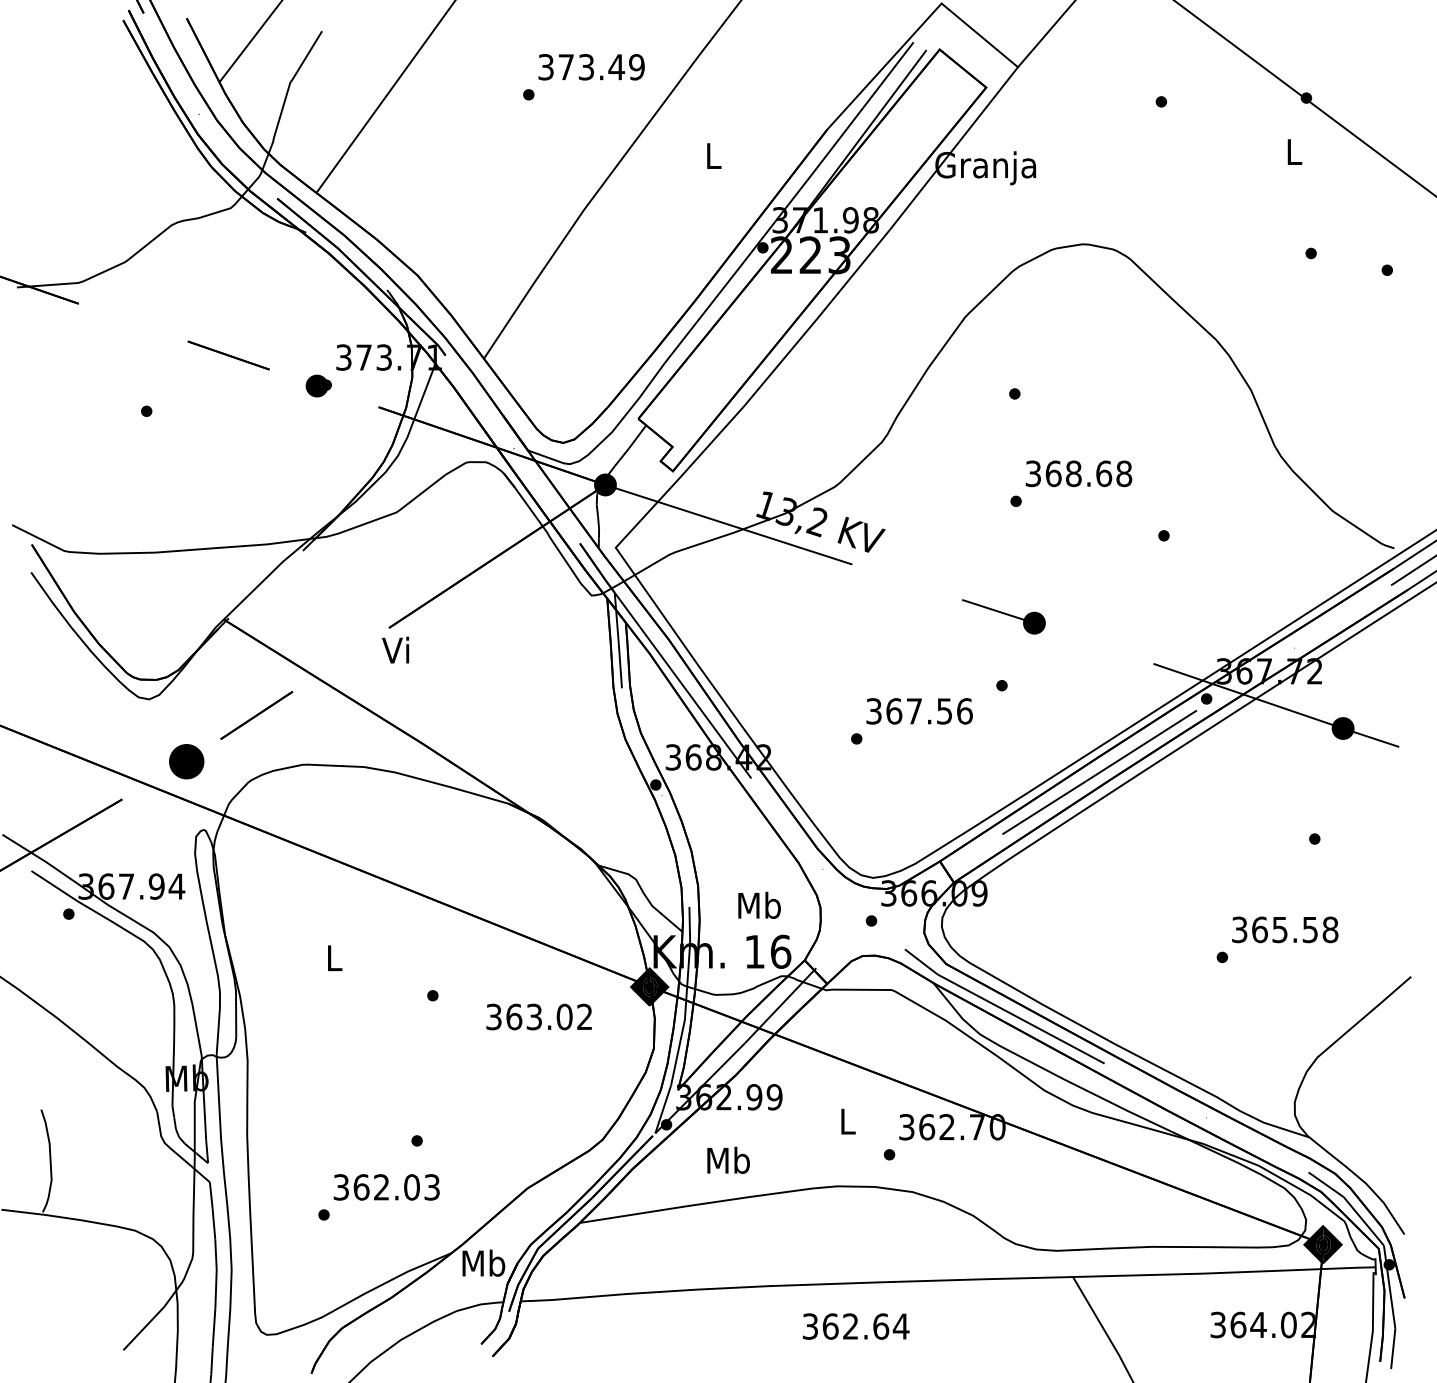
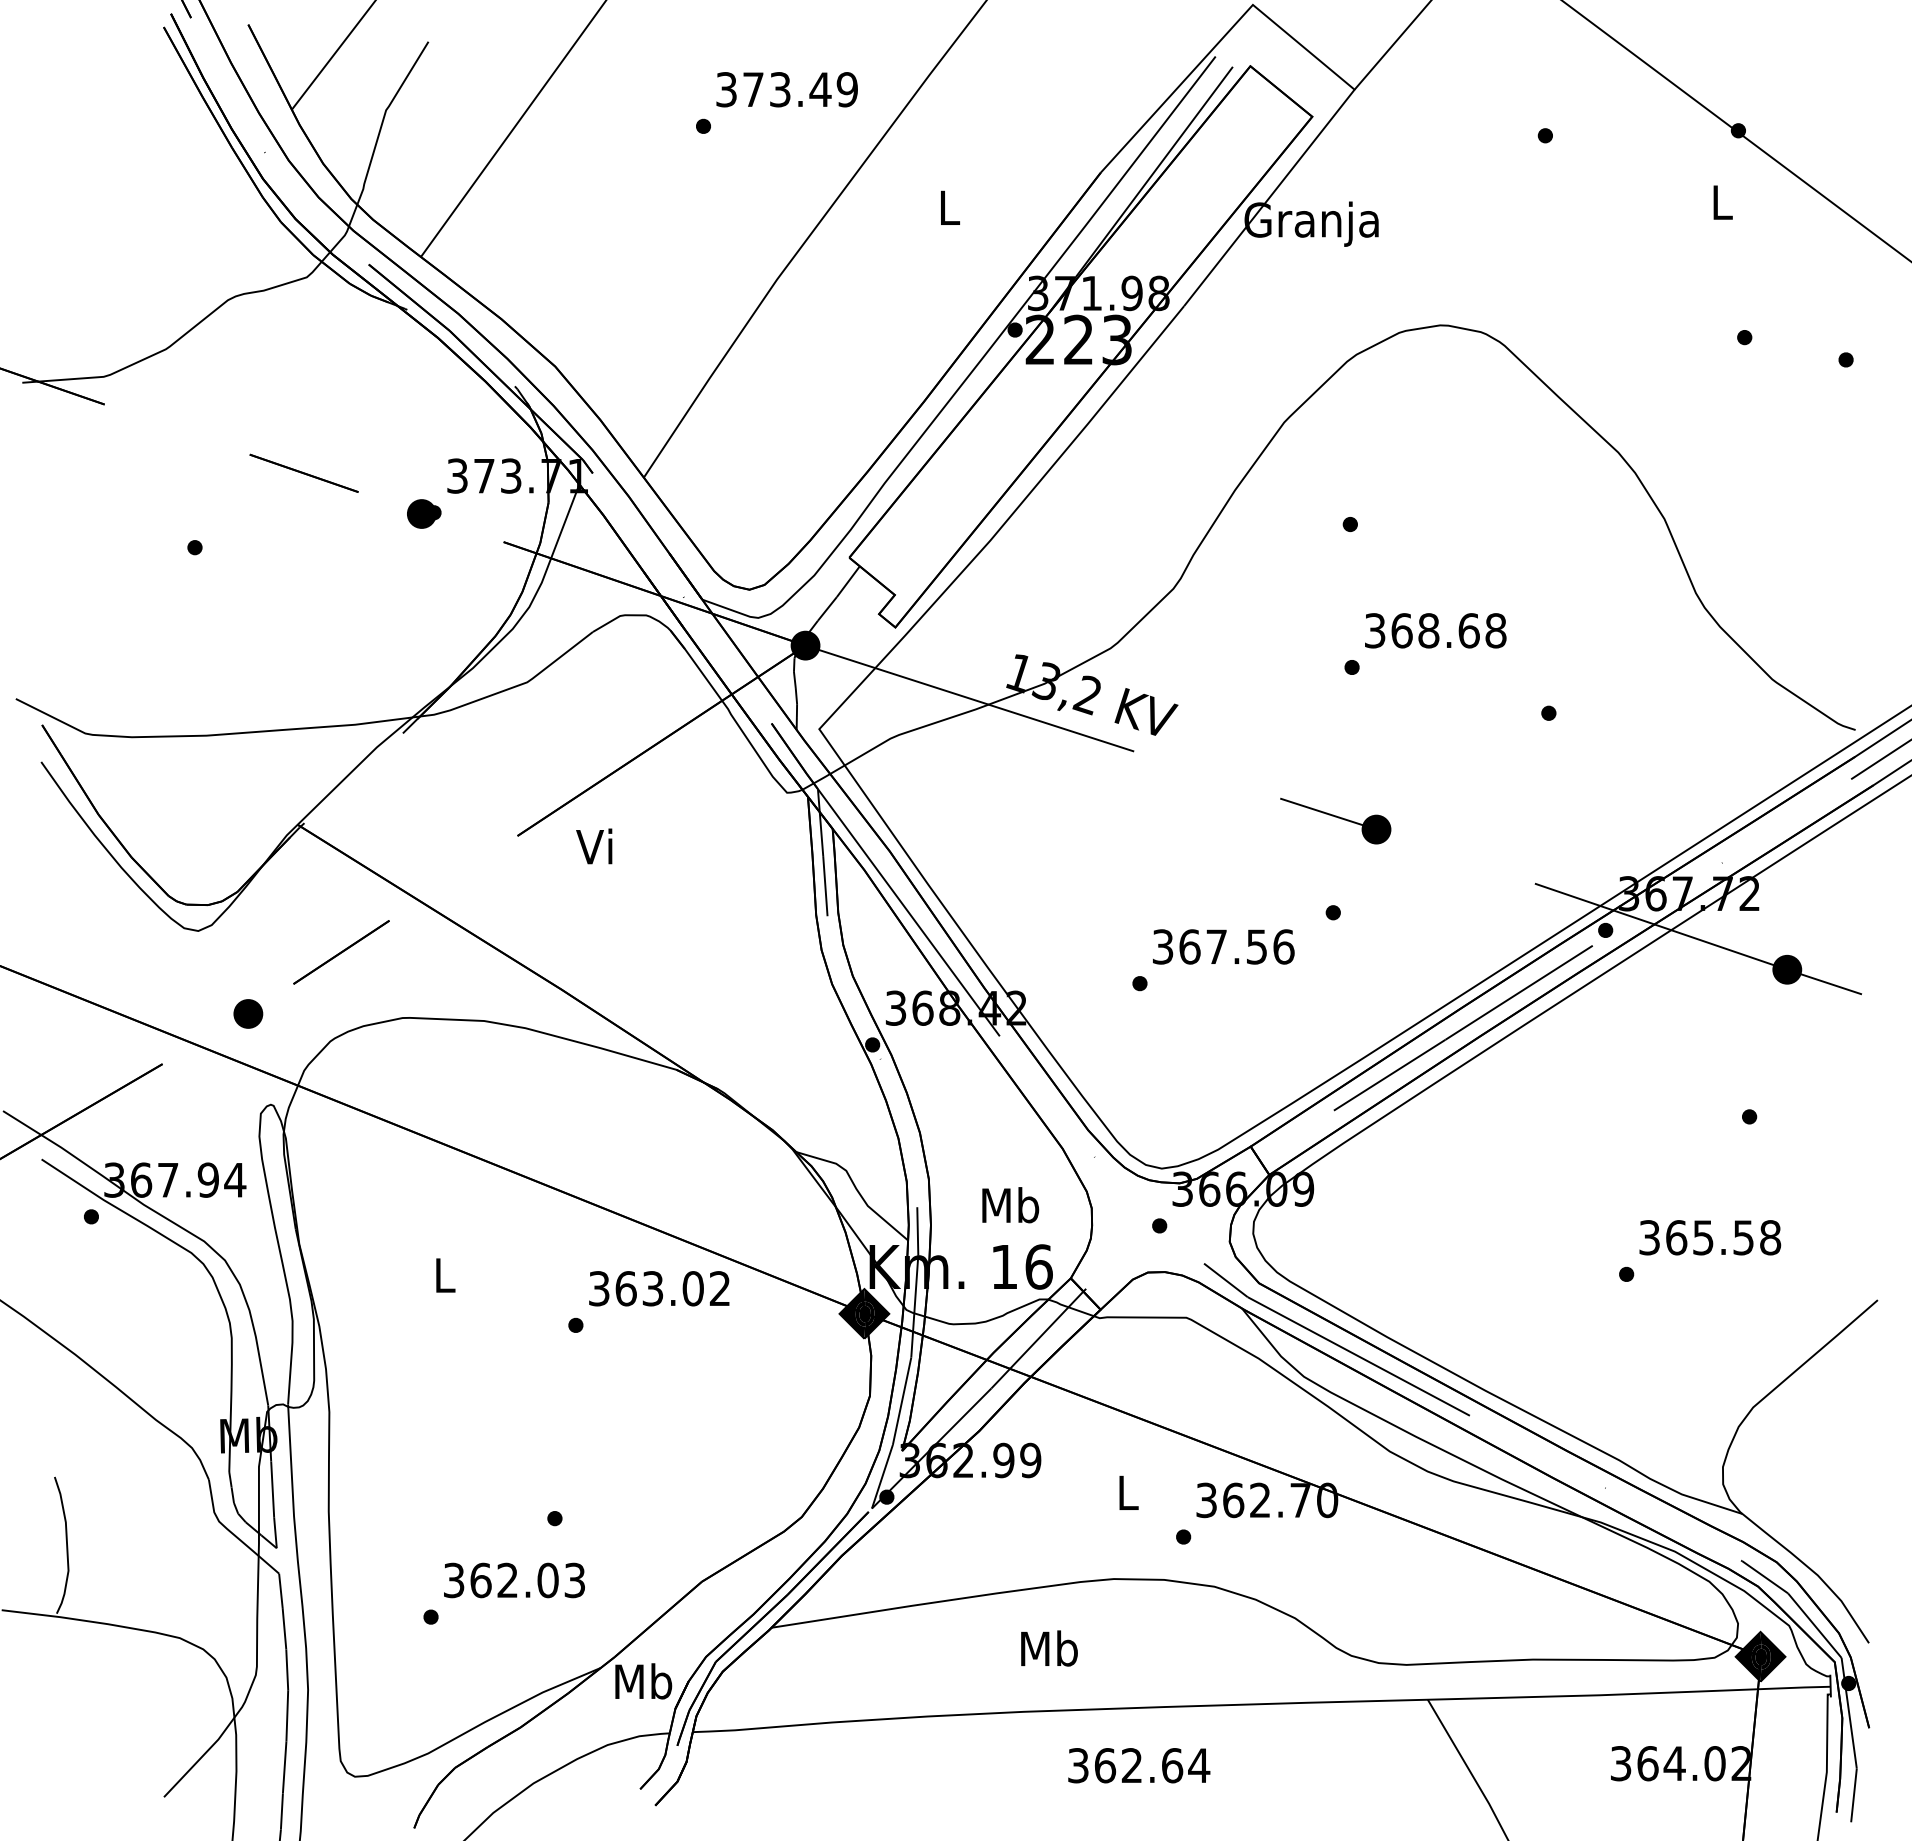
text: (395, 650) -> (594, 846), moved
part: (186, 761) -> (248, 1013), size x0.62
text: (539, 1016) -> (659, 1288), moved
text: (728, 1160) -> (1049, 1648), moved

